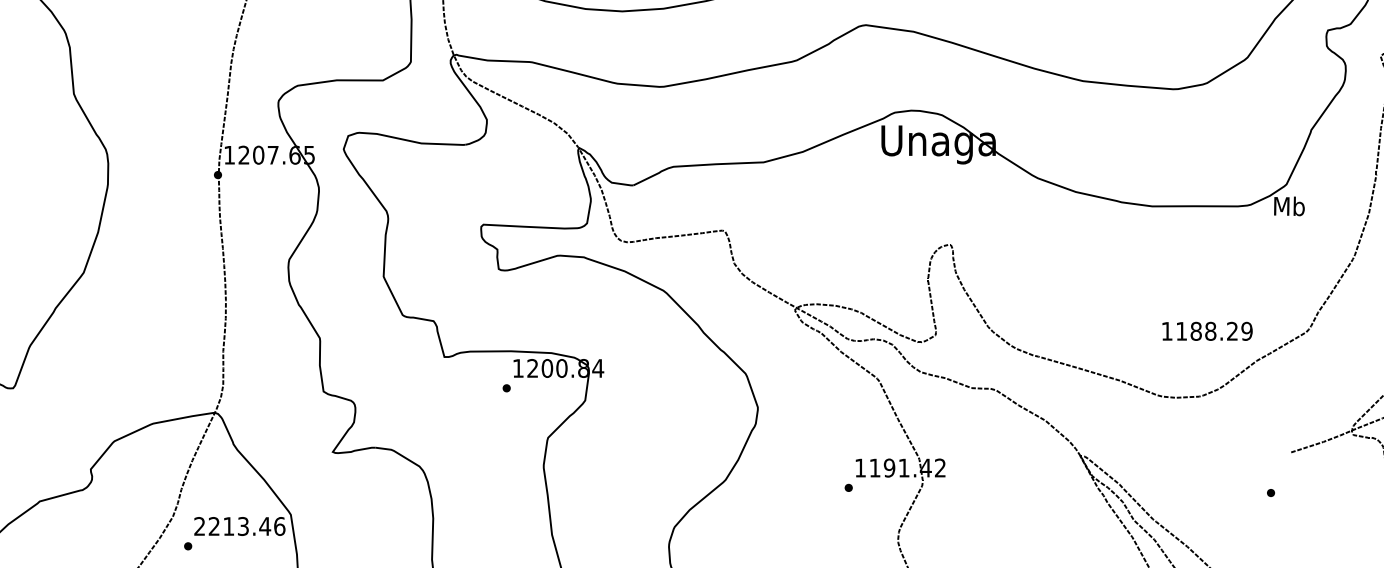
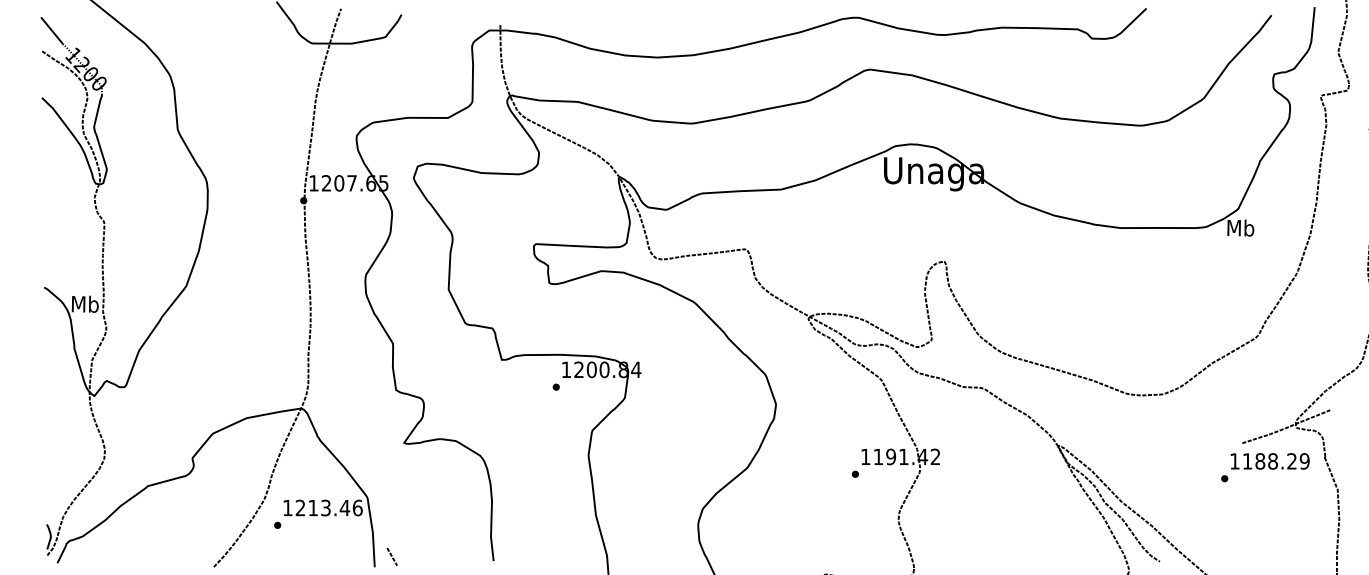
text: (1206, 331) -> (1269, 461), moved
text: (199, 525) -> (287, 507), 2213.46 -> 1213.46

